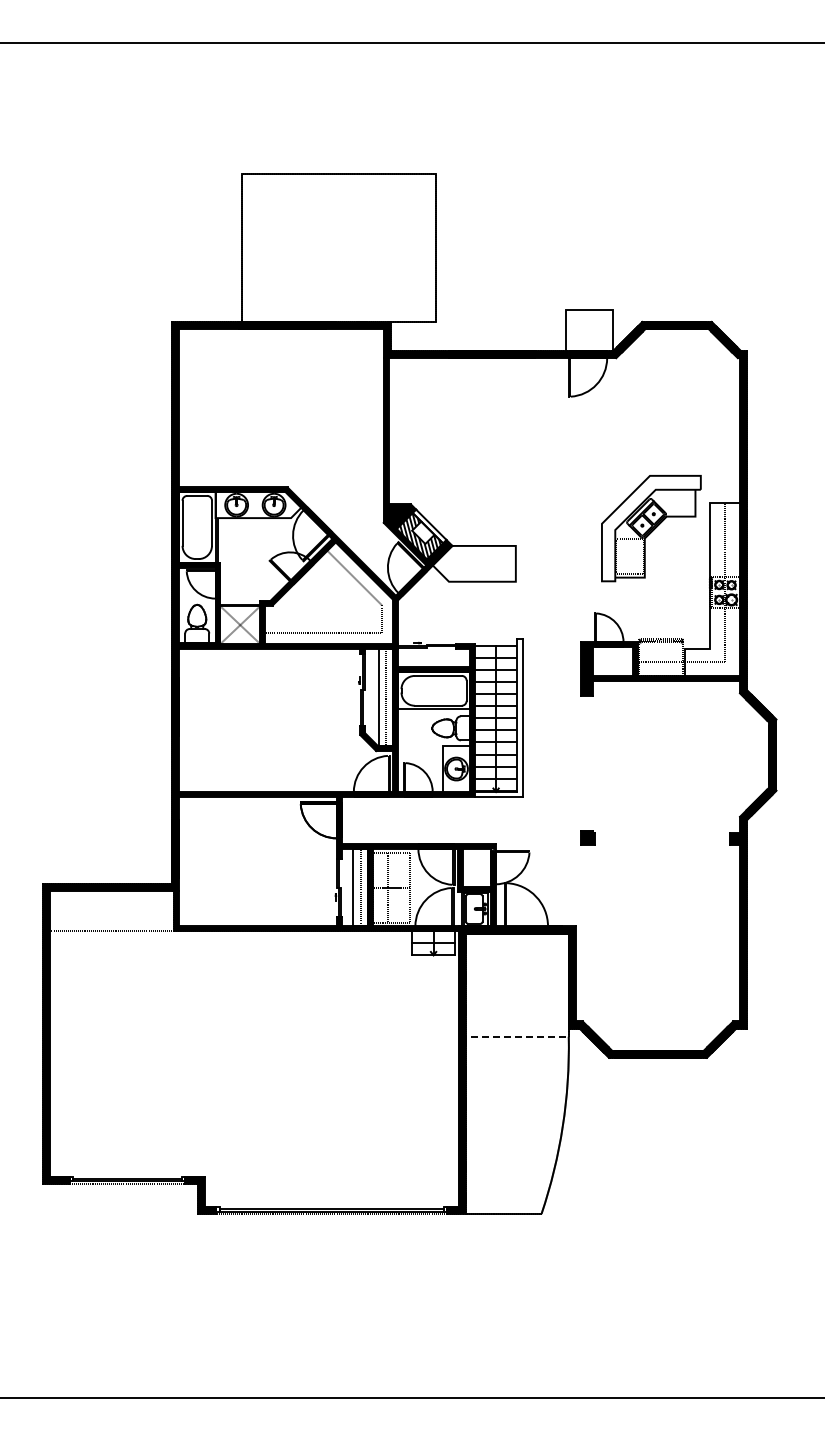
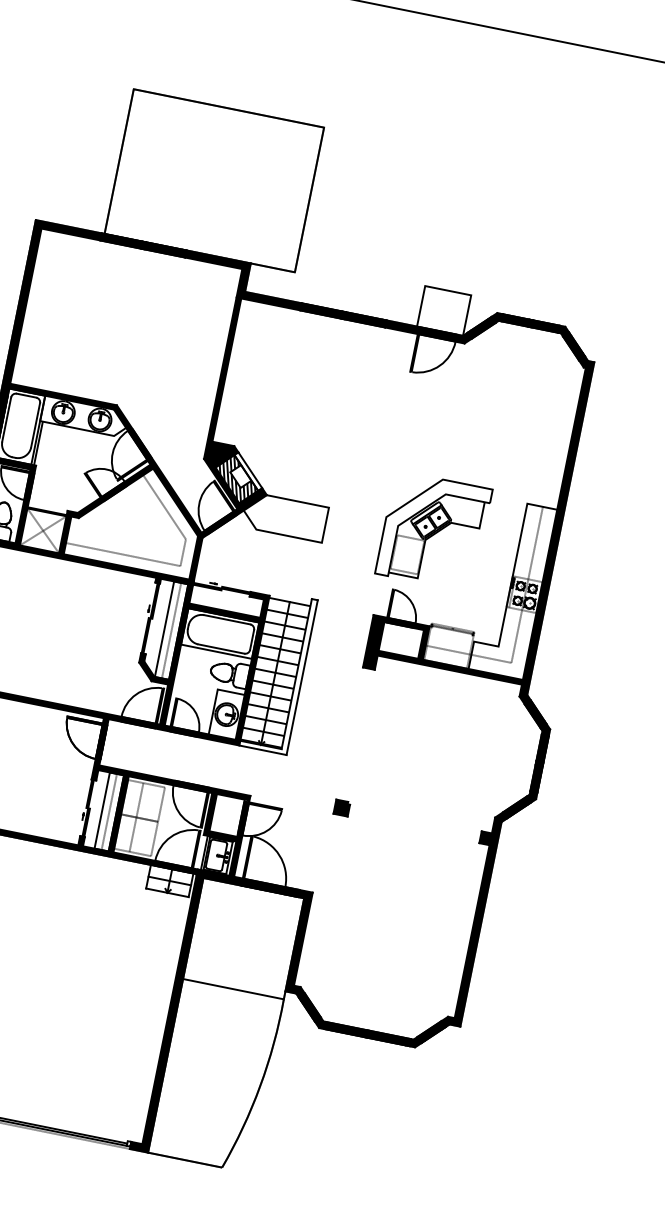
part: (651, 528) -> (434, 531), moved
line: (521, 1036) -> (237, 989), dashed -> solid

